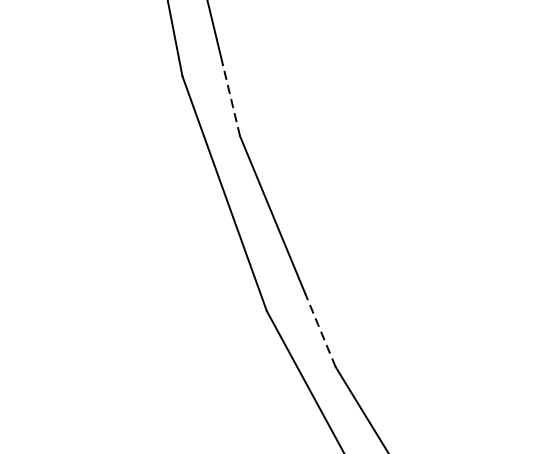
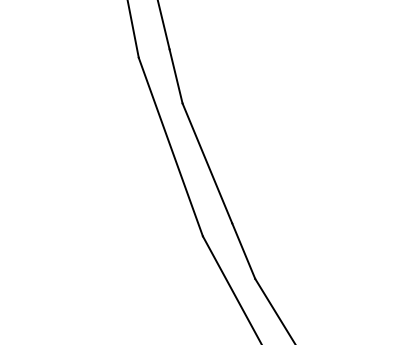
line: (232, 100) -> (176, 76), dashed -> solid
line: (320, 329) -> (243, 250), dashed -> solid

